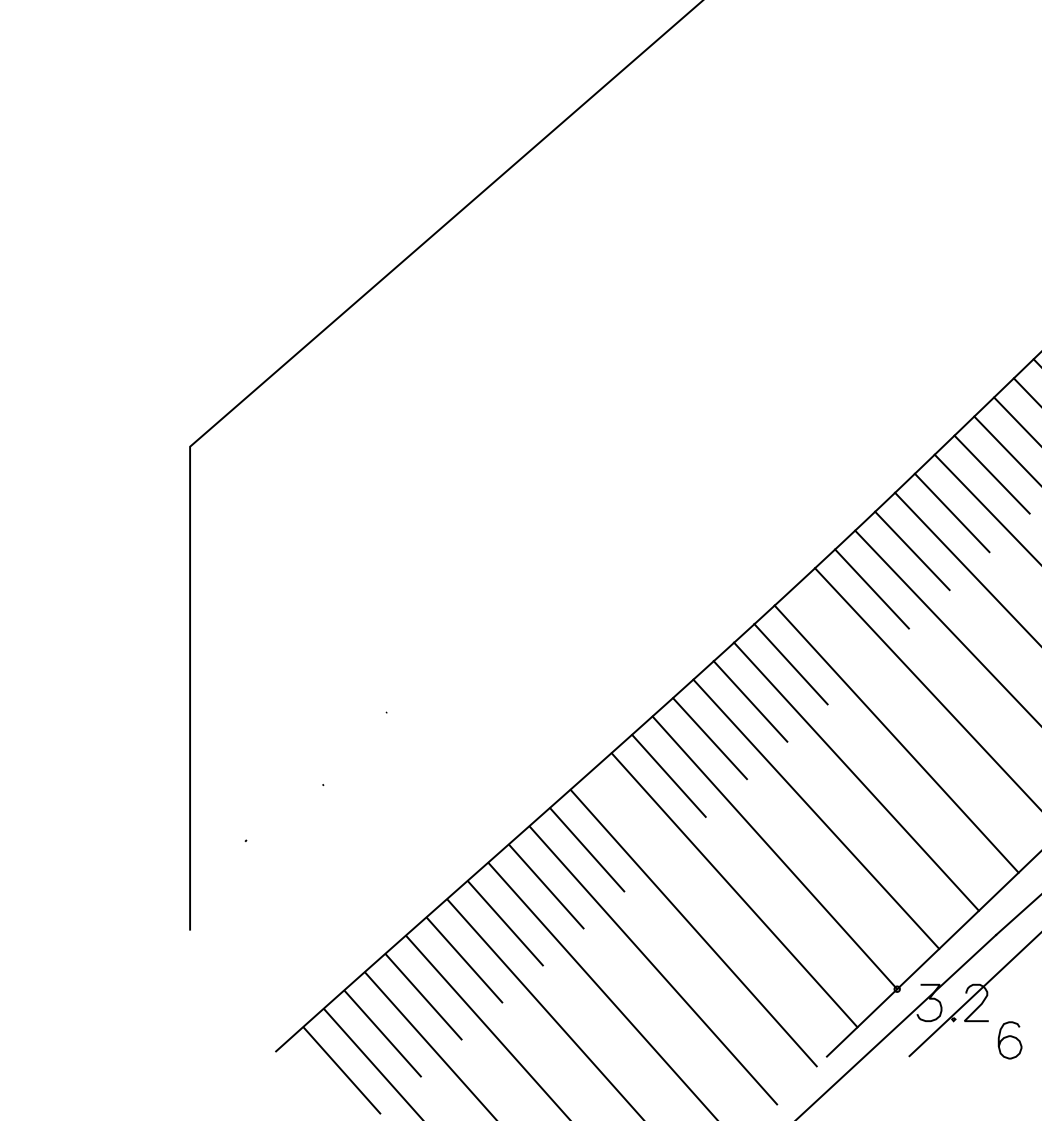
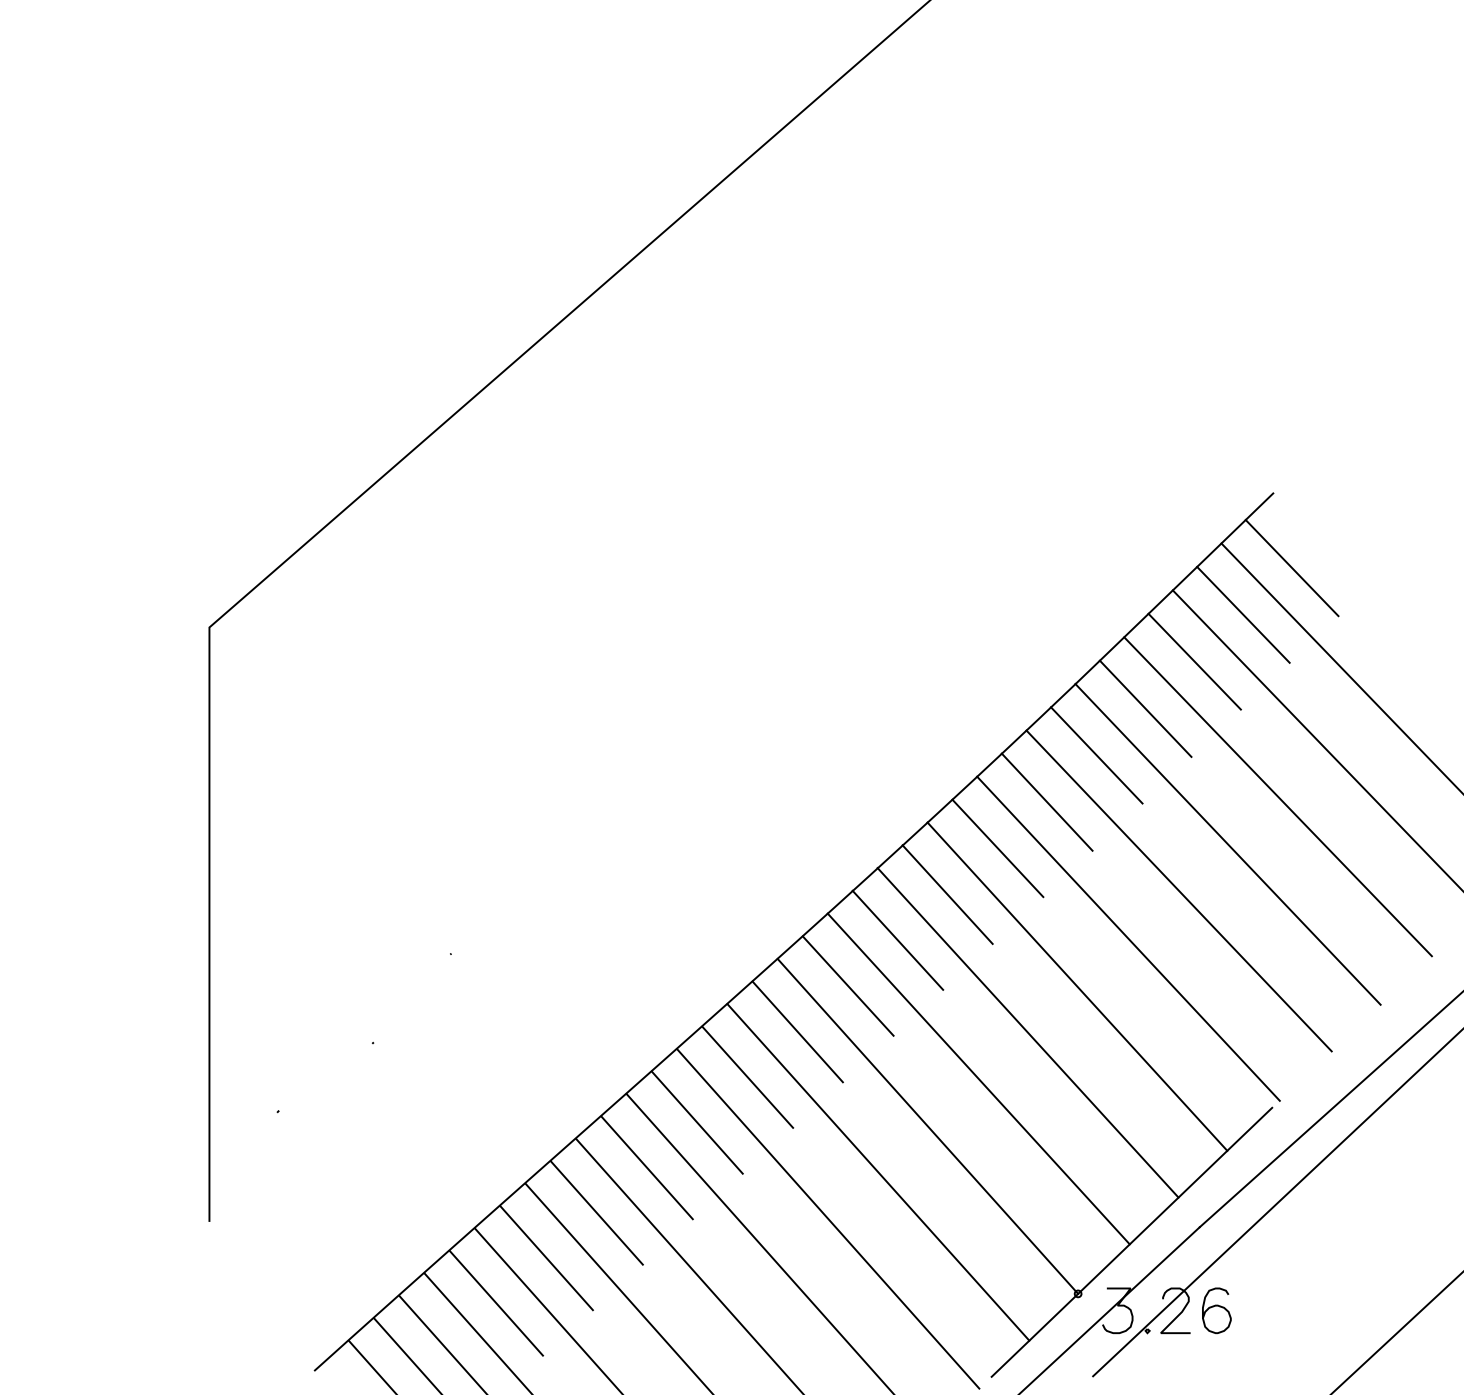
line: (831, 626) -> (997, 848), added
line: (628, 812) -> (747, 1076), added
curve: (1009, 1036) -> (1216, 1306), moved

